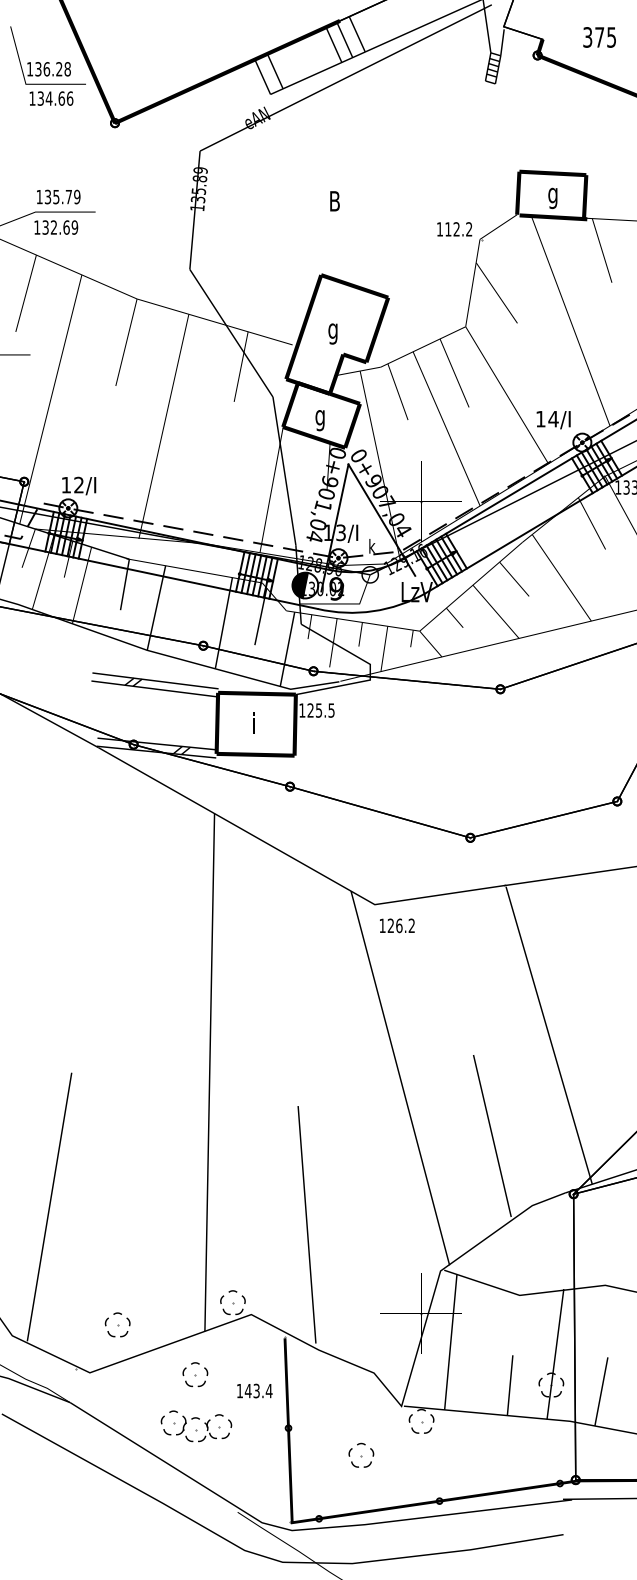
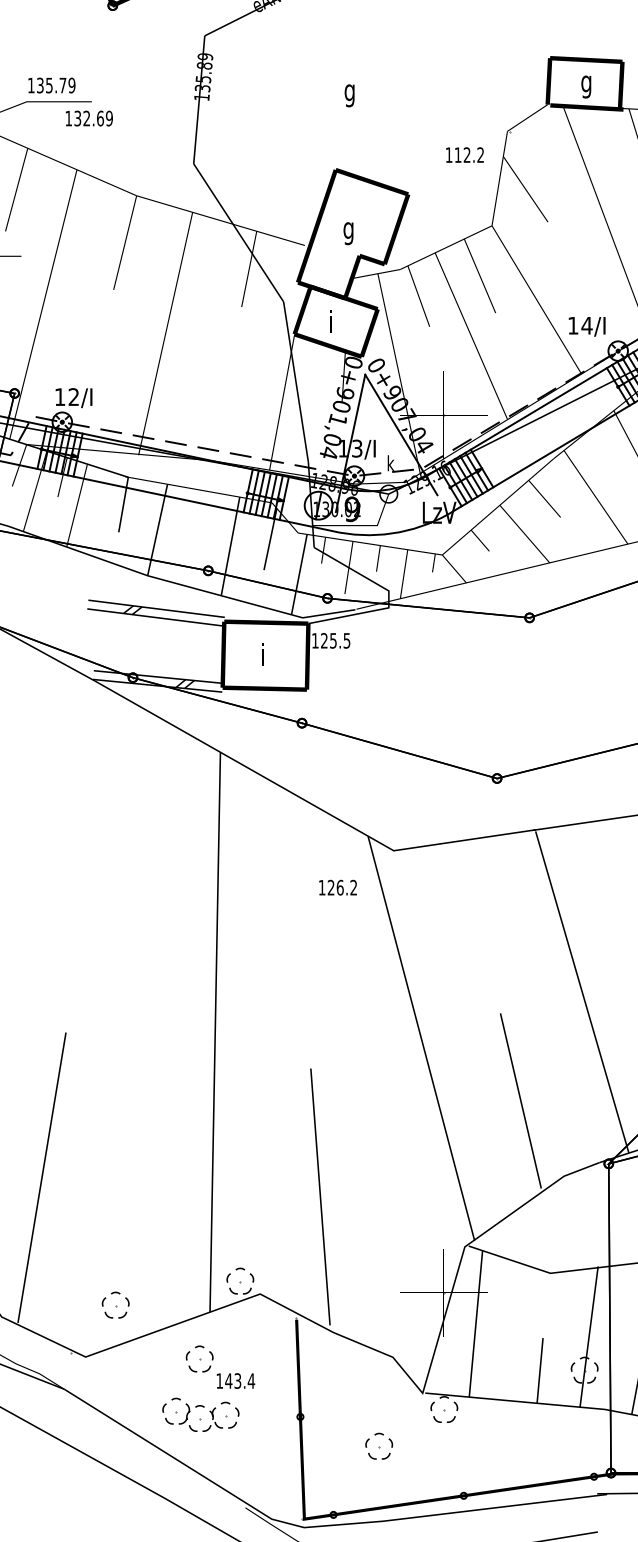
text: (334, 204) -> (350, 93), B -> g
text: (56, 227) -> (89, 118), moved
text: (454, 229) -> (464, 155), moved
text: (319, 417) -> (333, 323), g -> i
fill: (299, 585) -> (312, 505), removed
text: (397, 925) -> (338, 887), moved
text: (254, 1390) -> (235, 1380), moved

